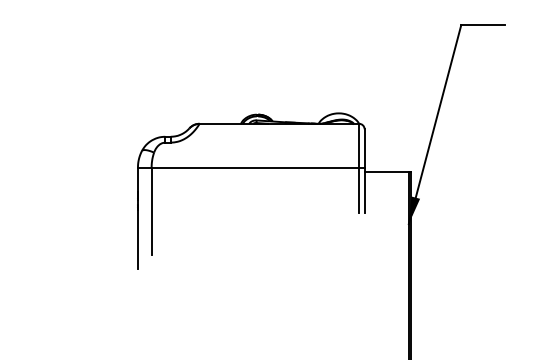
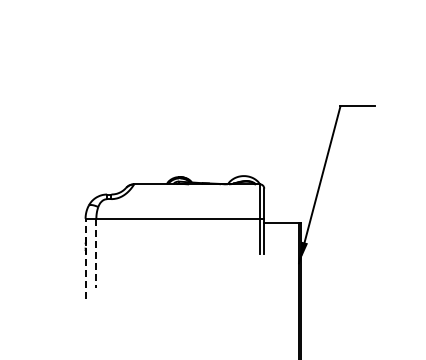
line: (151, 211) -> (96, 253), solid -> dashed
line: (137, 217) -> (85, 258), solid -> dashed

